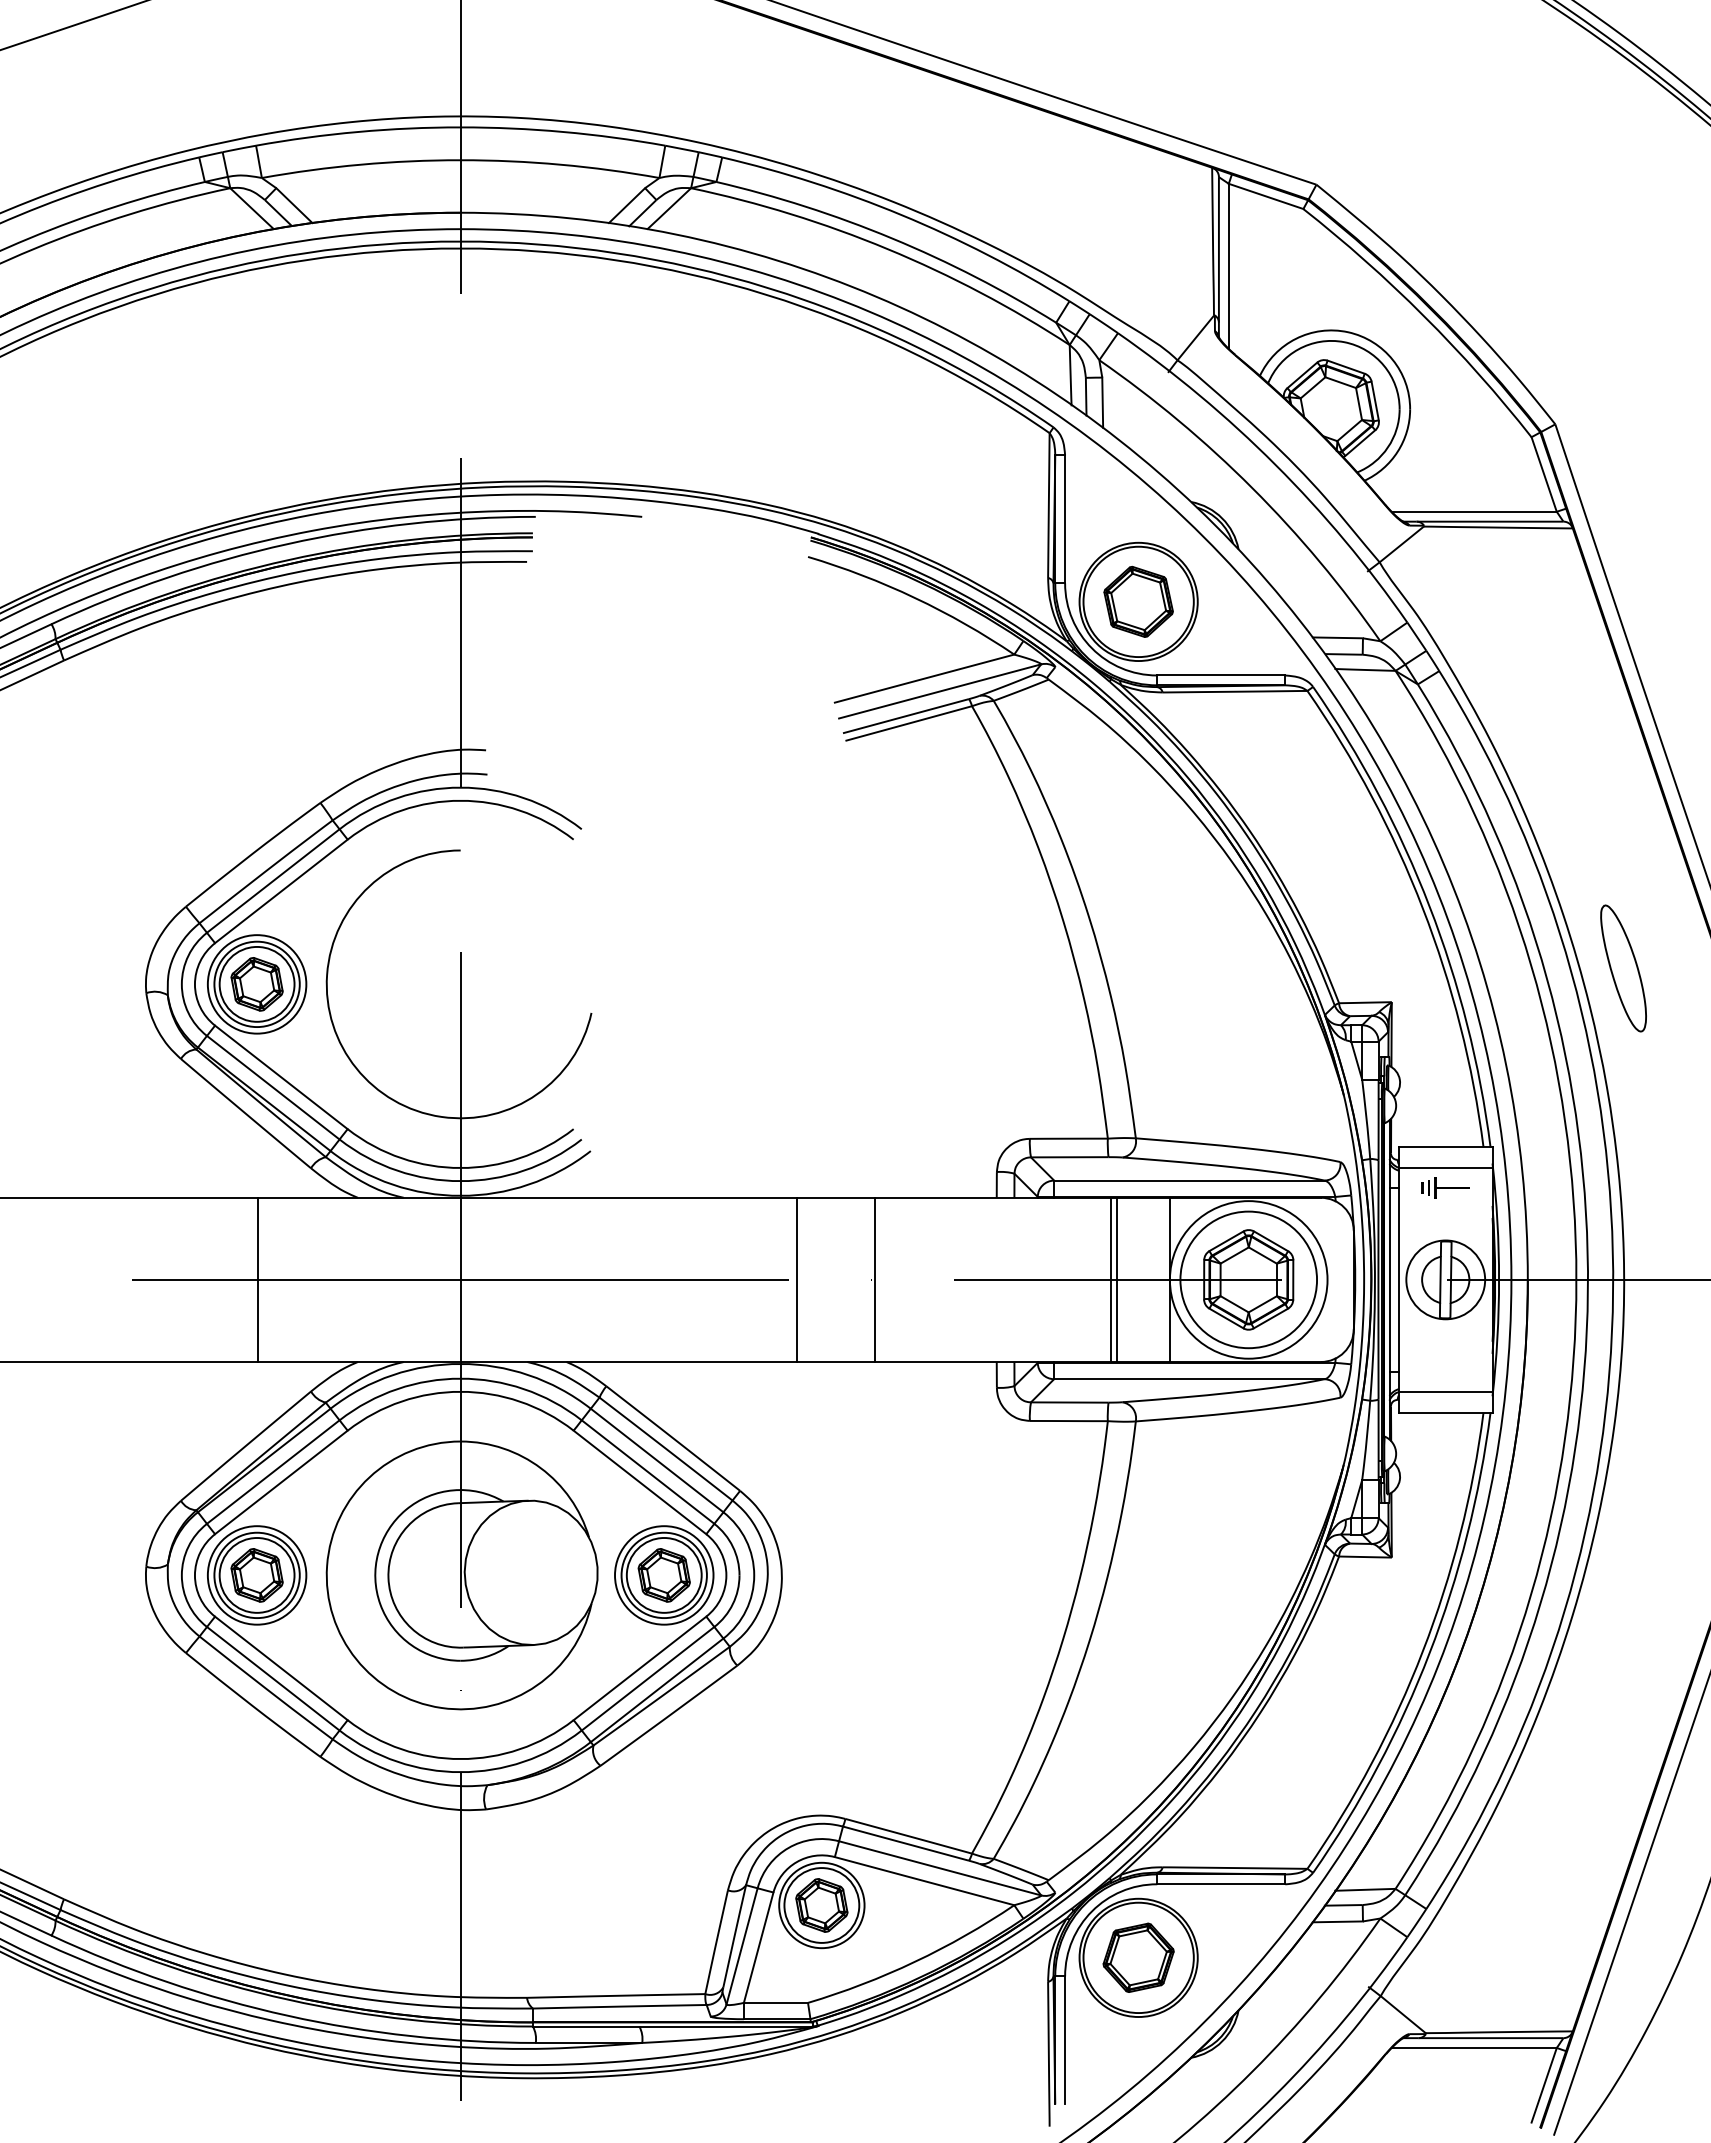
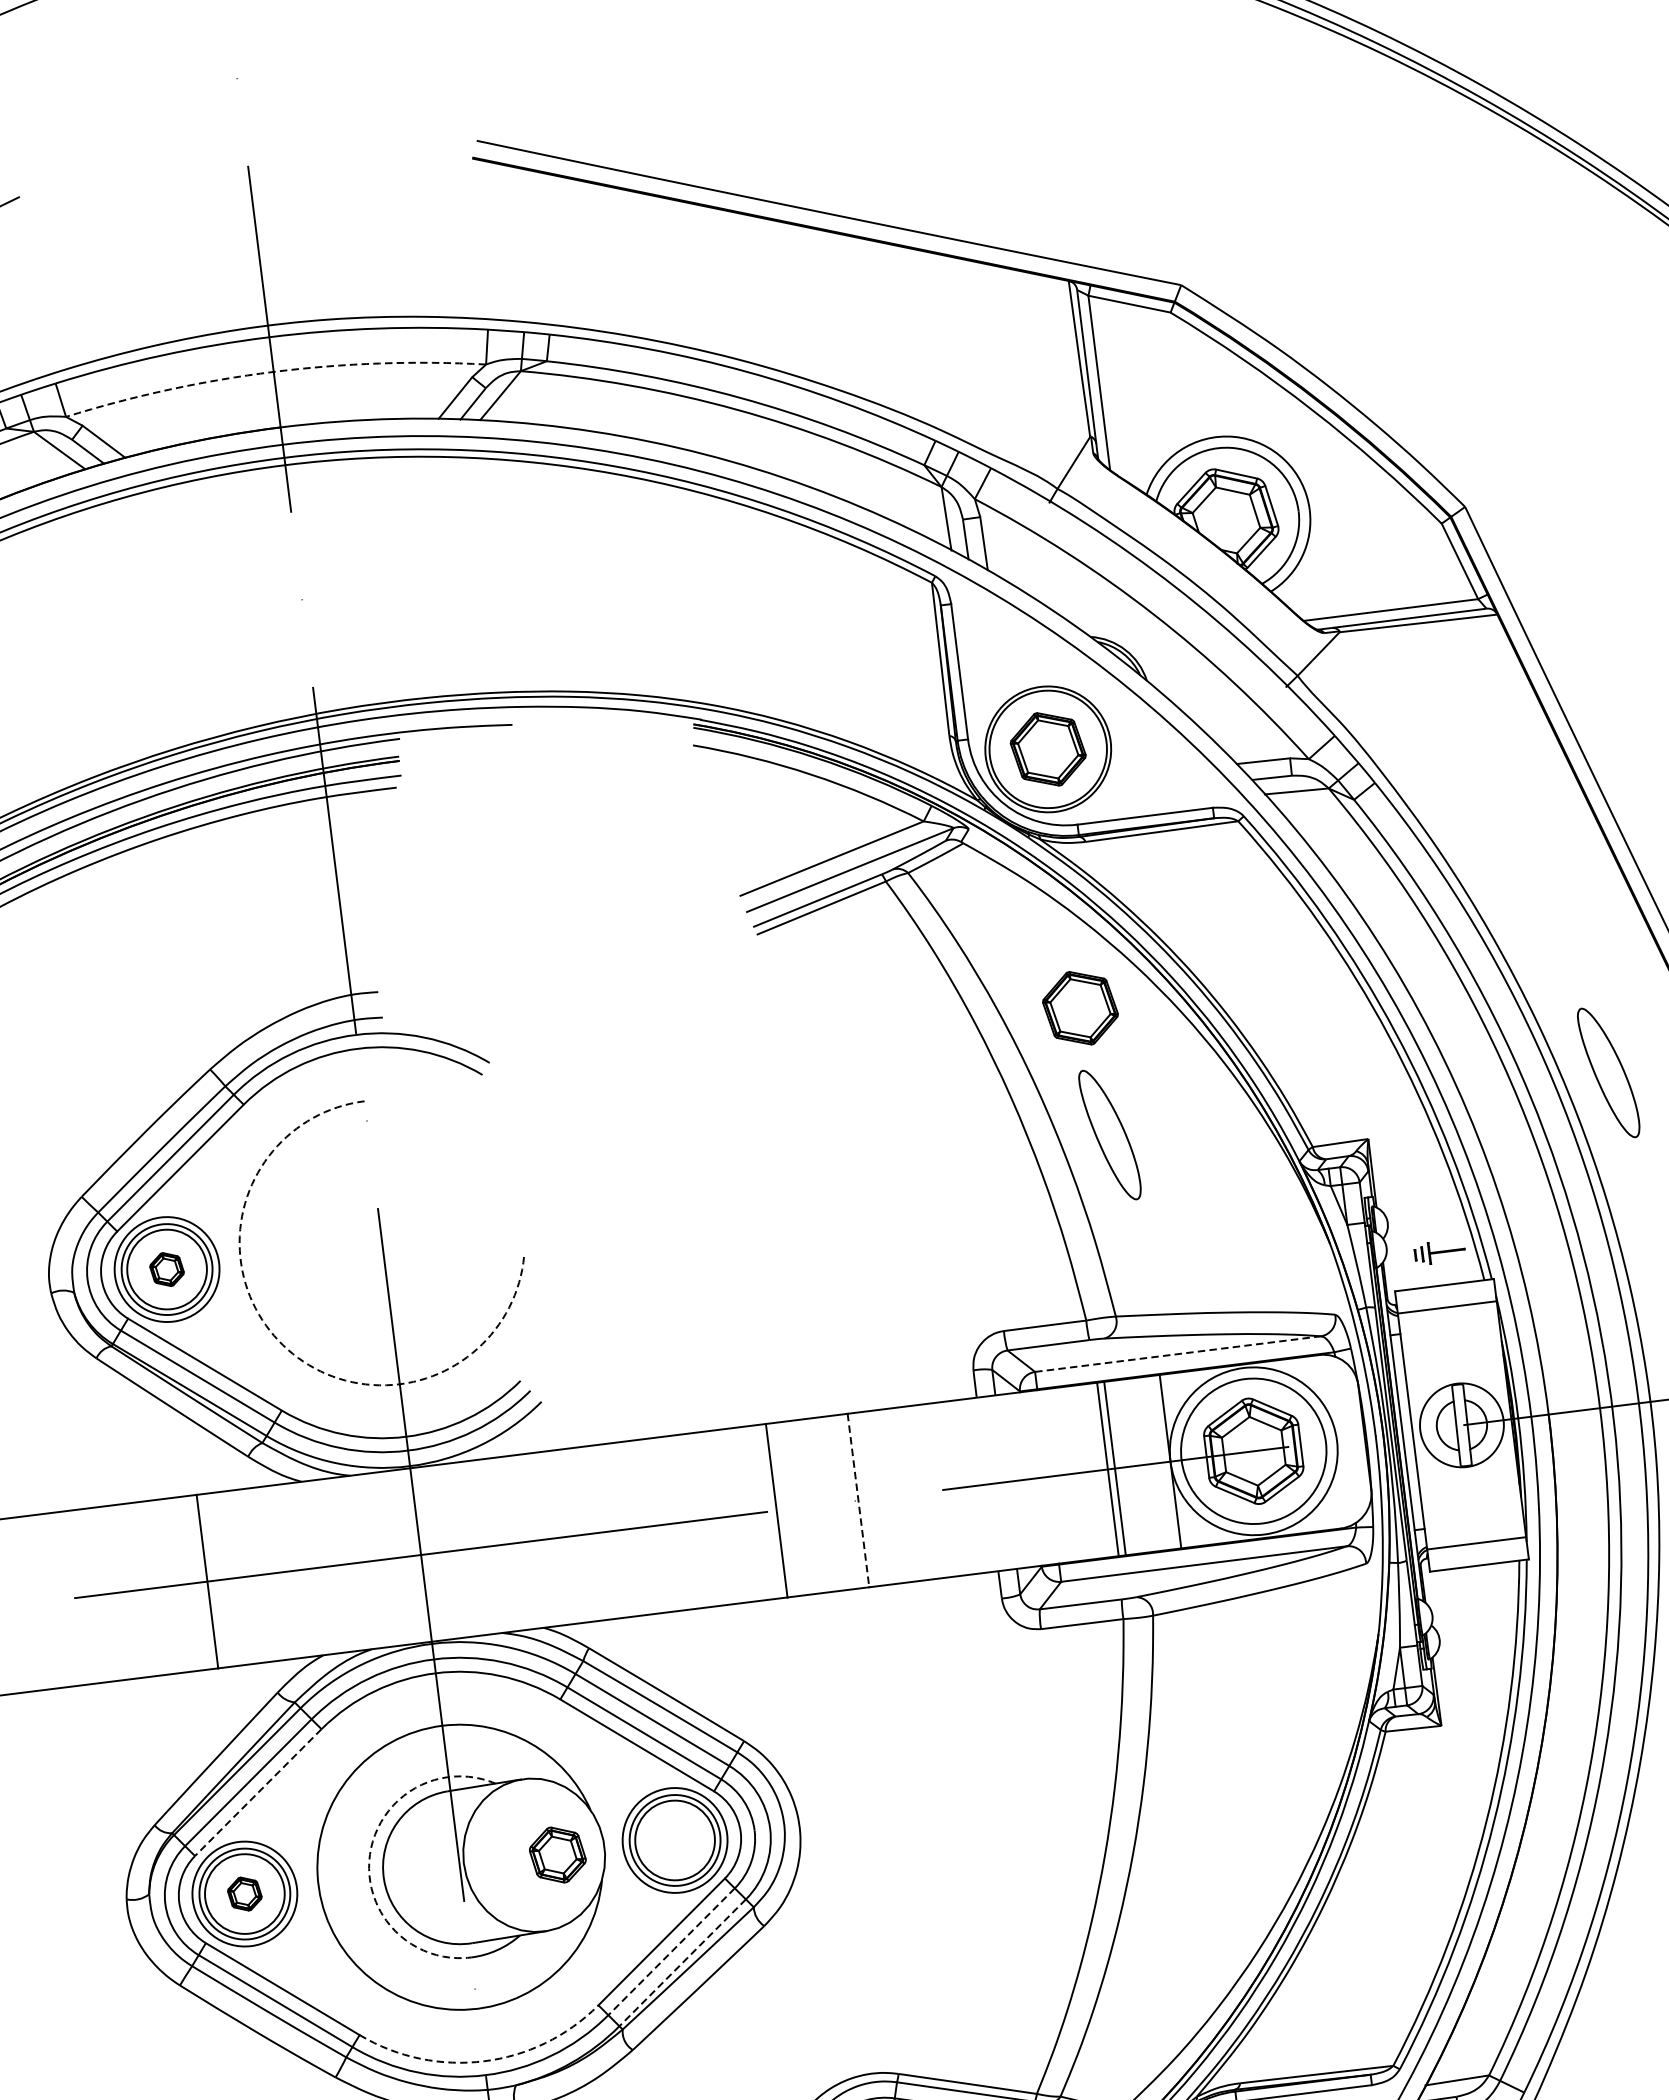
arc: (460, 160) -> (273, 372), solid -> dashed
part: (1138, 846) -> (1080, 1007), added
part: (1151, 968) -> (1110, 1135), added
part: (256, 984) -> (166, 1269), size x0.6
arc: (356, 1068) -> (283, 1345), solid -> dashed
line: (1189, 1180) -> (1178, 1354), solid -> dashed
part: (1445, 1187) -> (1440, 1251), moved
line: (874, 1280) -> (858, 1501), solid -> dashed
line: (280, 1482) -> (257, 1792), solid -> dashed
arc: (378, 1553) -> (370, 1854), solid -> dashed
part: (256, 1575) -> (244, 1894), size x0.6
part: (663, 1575) -> (557, 1855), moved
line: (647, 1679) -> (671, 1952), solid -> dashed
line: (656, 1690) -> (682, 1963), solid -> dashed
arc: (460, 1759) -> (484, 2061), solid -> dashed

